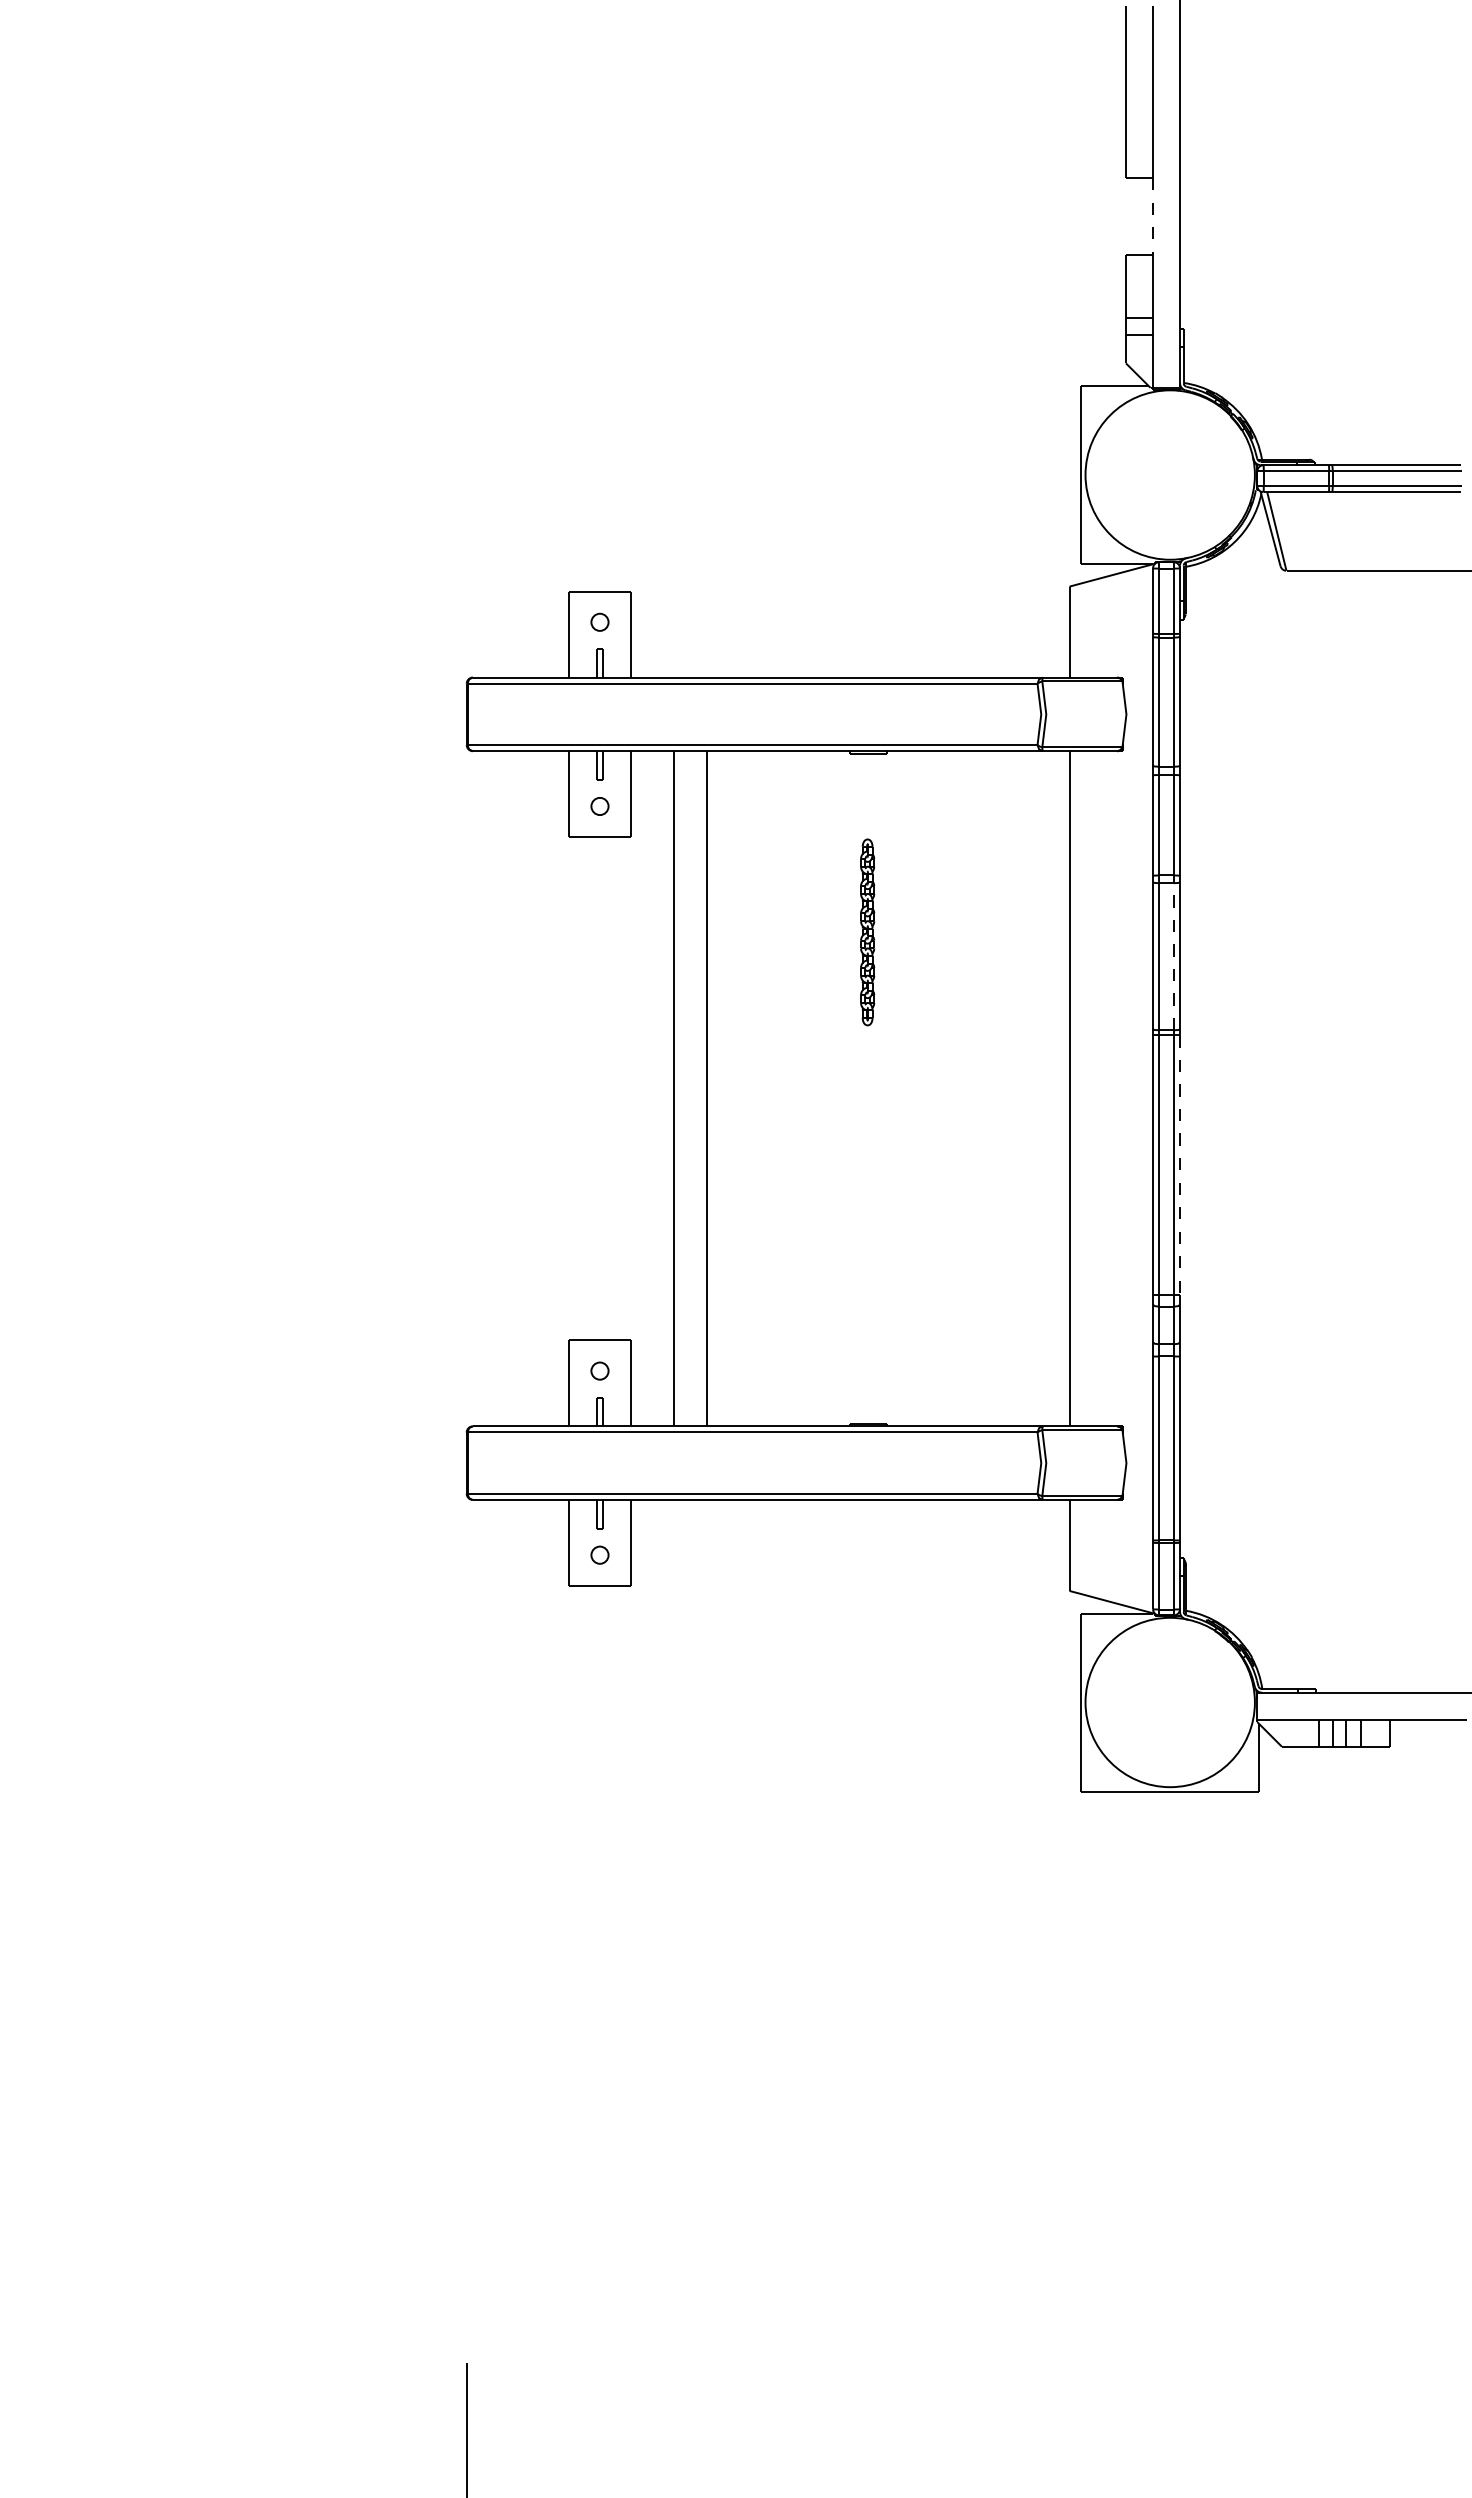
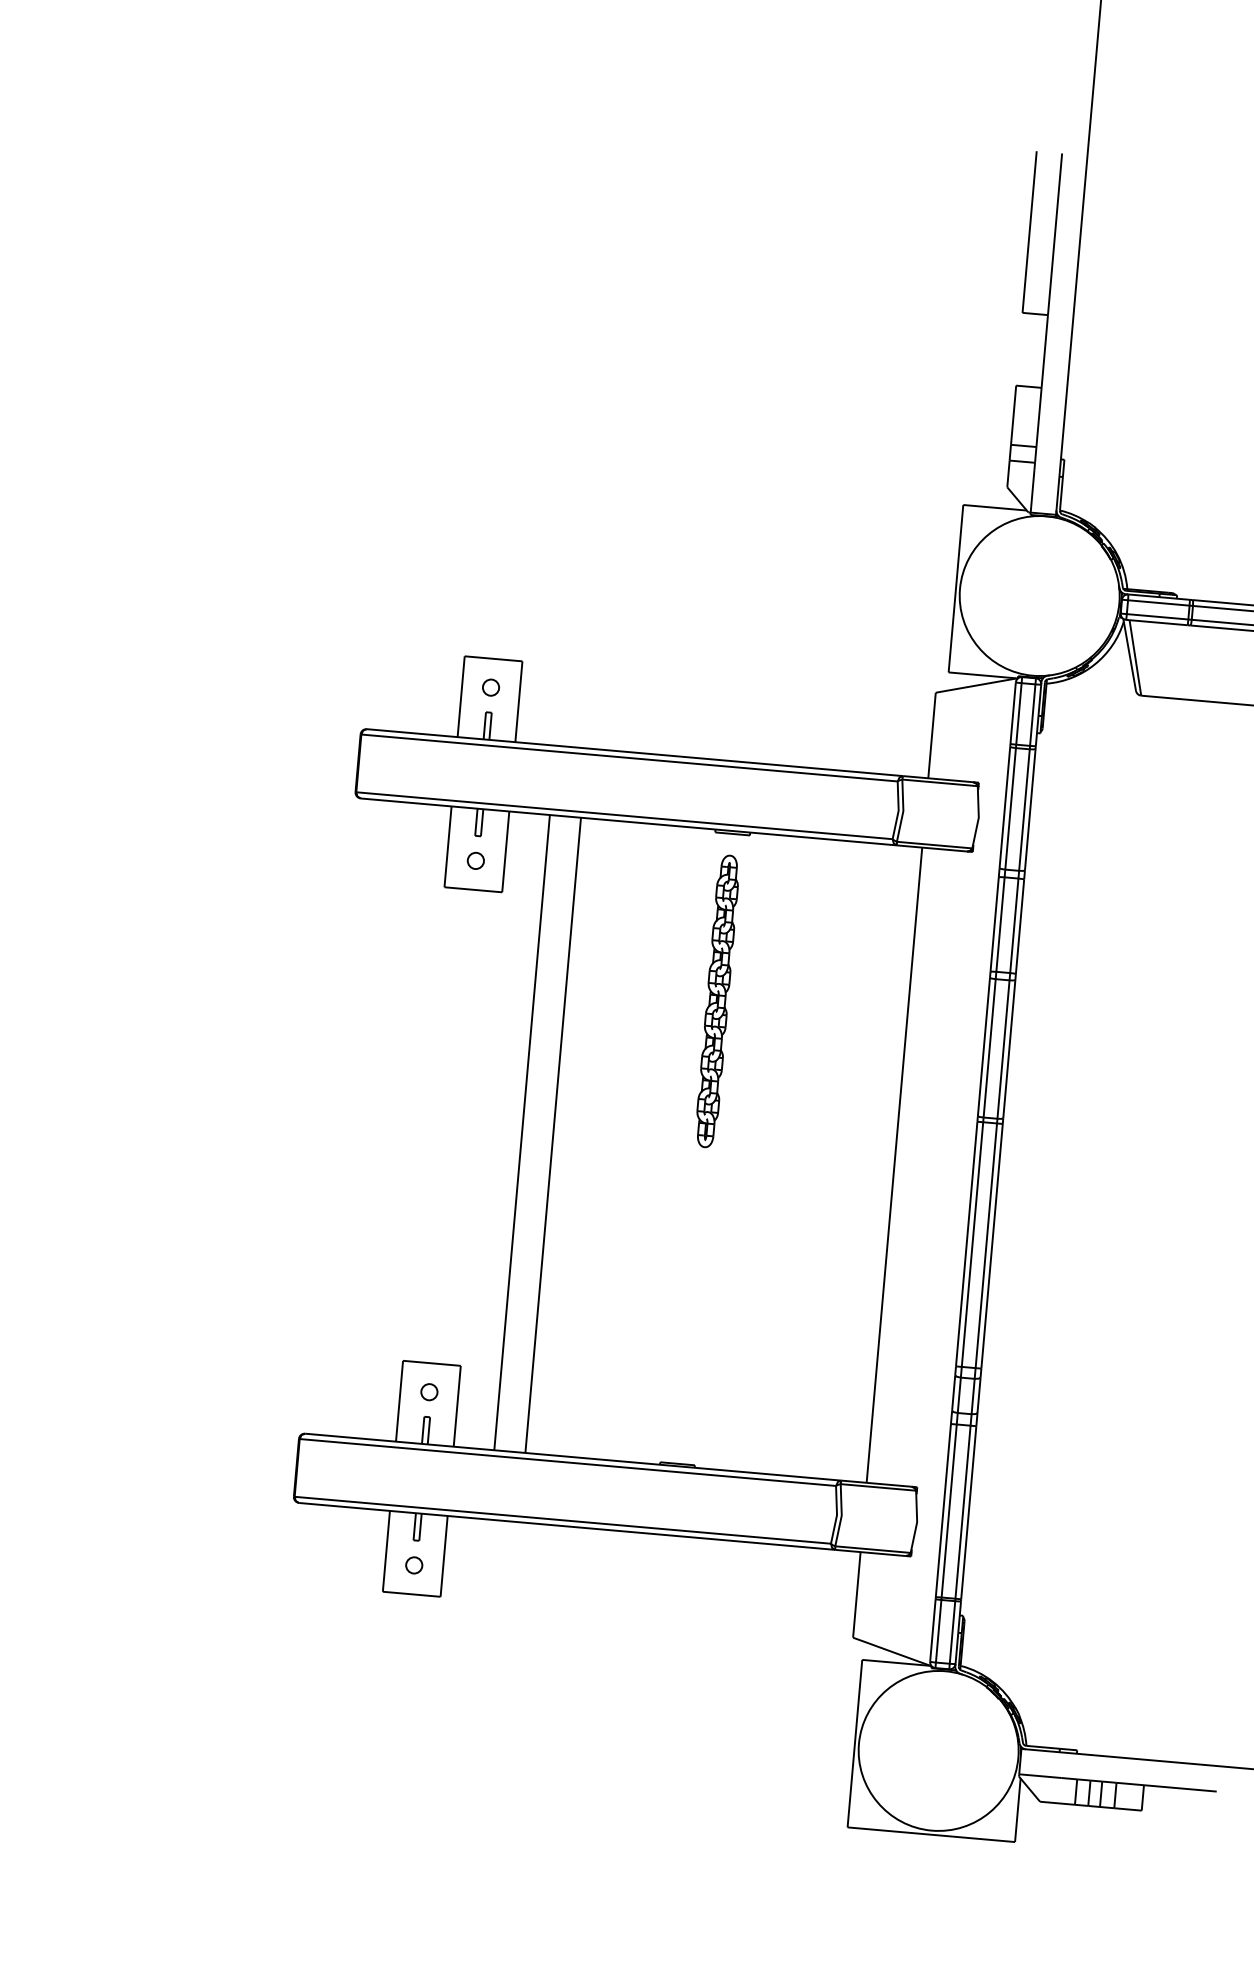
line: (1153, 216) -> (1045, 351), dashed -> solid
part: (867, 932) -> (717, 1001), size x1.67
line: (1173, 956) -> (1003, 1049), dashed -> solid
line: (1180, 1165) -> (992, 1246), dashed -> solid

